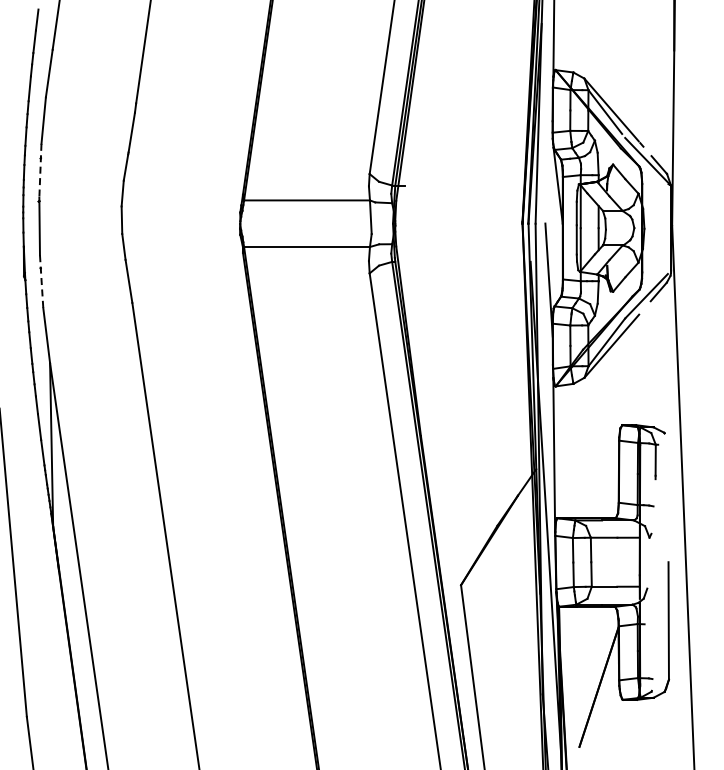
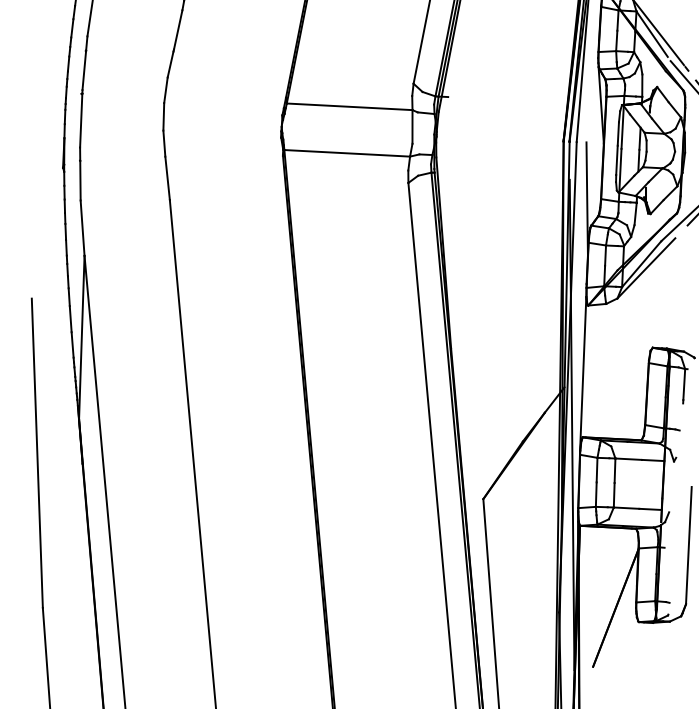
line: (40, 170) -> (85, 62), dashed -> solid
line: (41, 282) -> (80, 174), dashed -> solid

